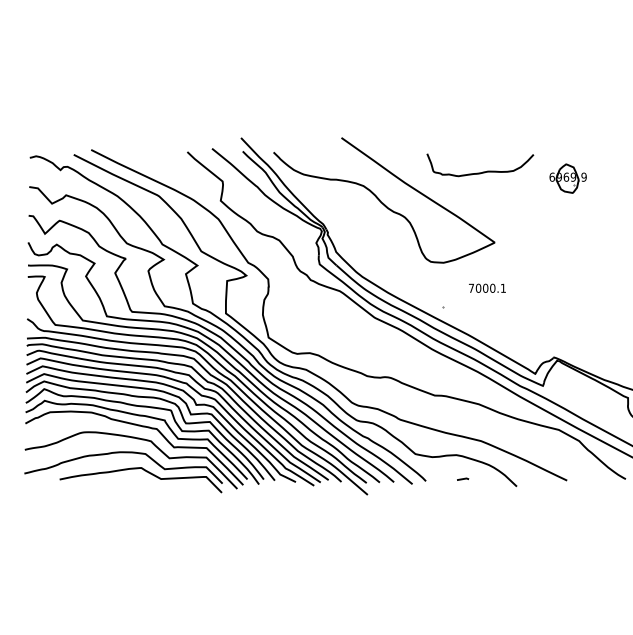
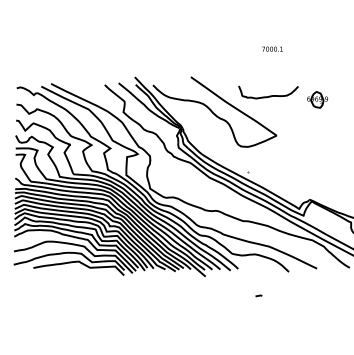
text: (487, 287) -> (272, 48), moved
line: (462, 478) -> (258, 295), moved

